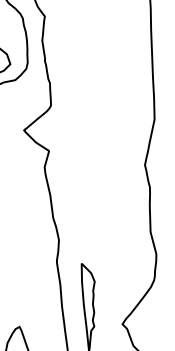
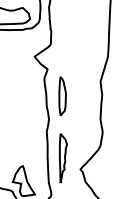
part: (79, 195) -> (62, 95), added

